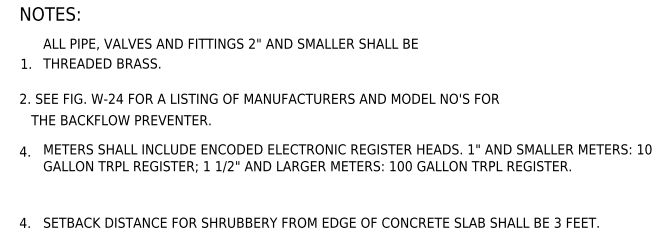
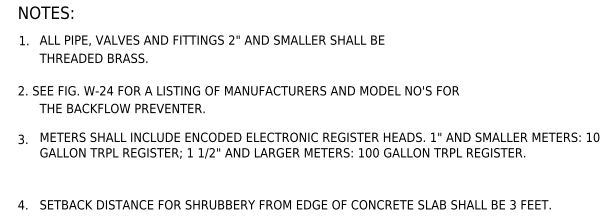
text: (26, 63) -> (24, 40), moved
text: (120, 120) -> (121, 108), moved
text: (23, 151) -> (21, 139), 4. -> 3.

